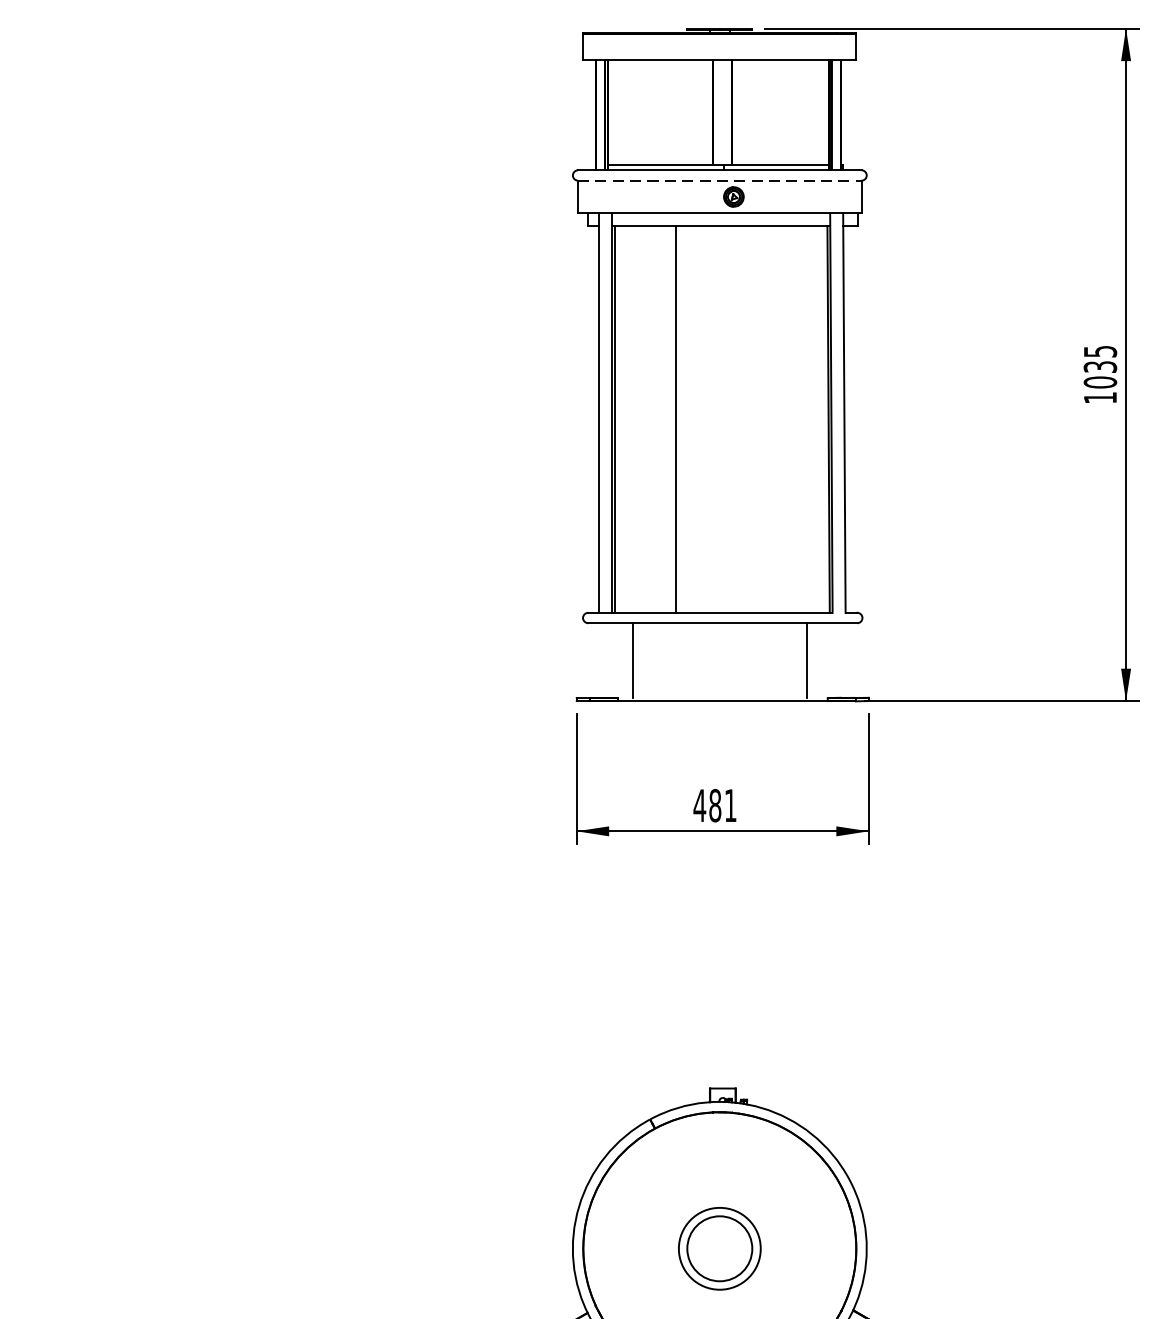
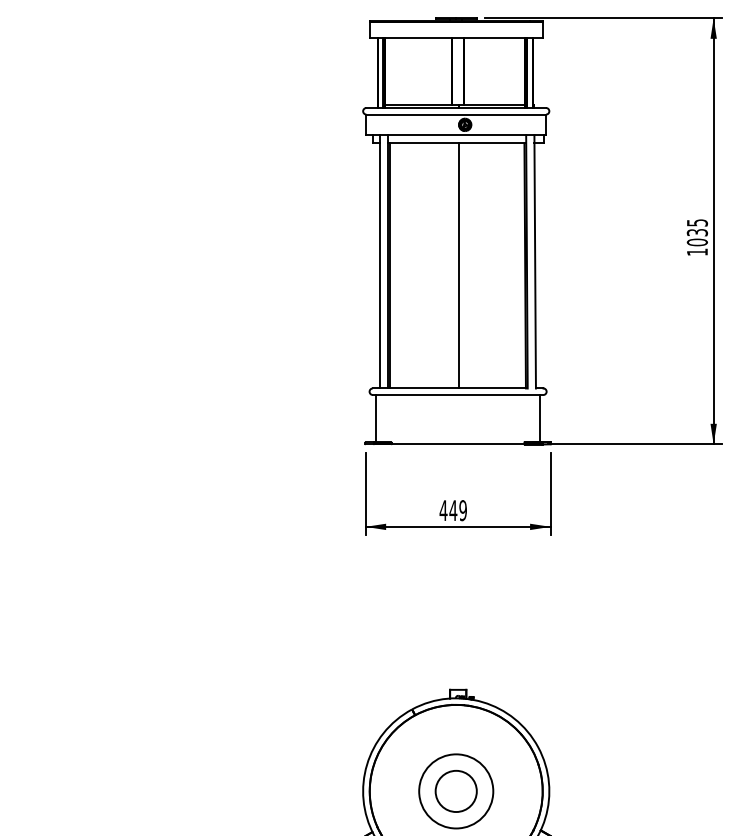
line: (720, 180) -> (456, 114), dashed -> solid
line: (676, 418) -> (458, 265), moved
line: (633, 660) -> (376, 418), moved
line: (807, 660) -> (539, 418), moved
text: (721, 805) -> (457, 510), 481 -> 449
circle: (720, 1248) -> (456, 791), size x1.43

